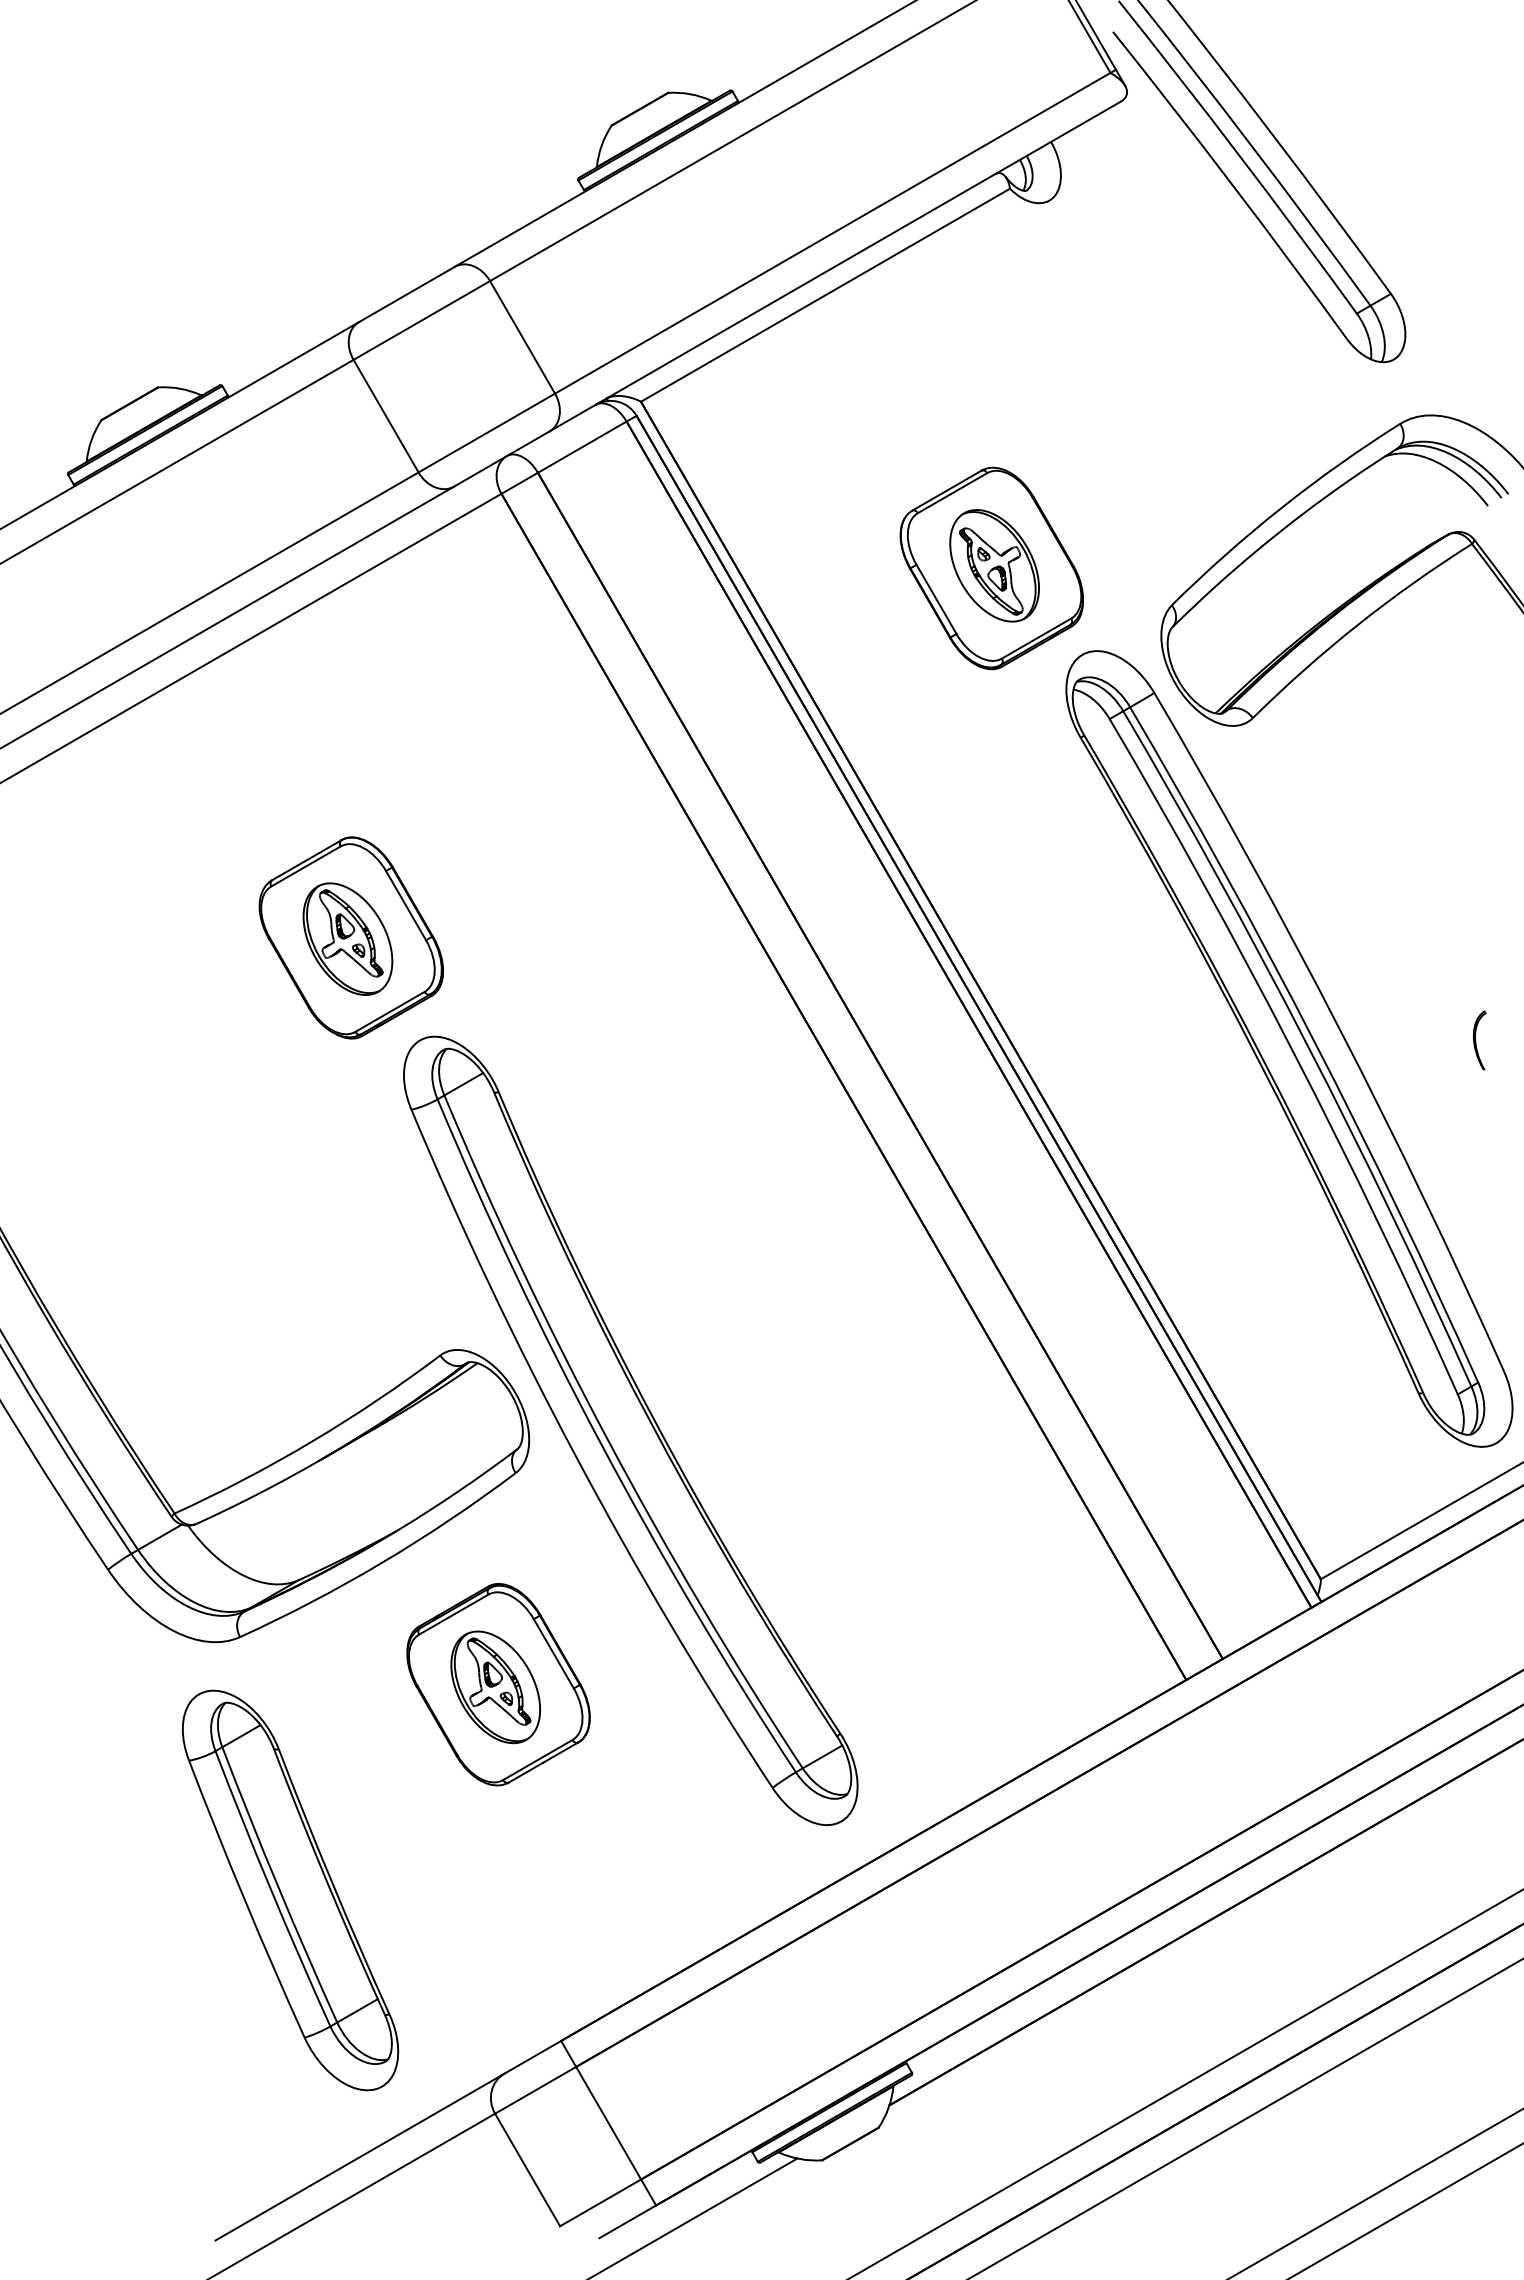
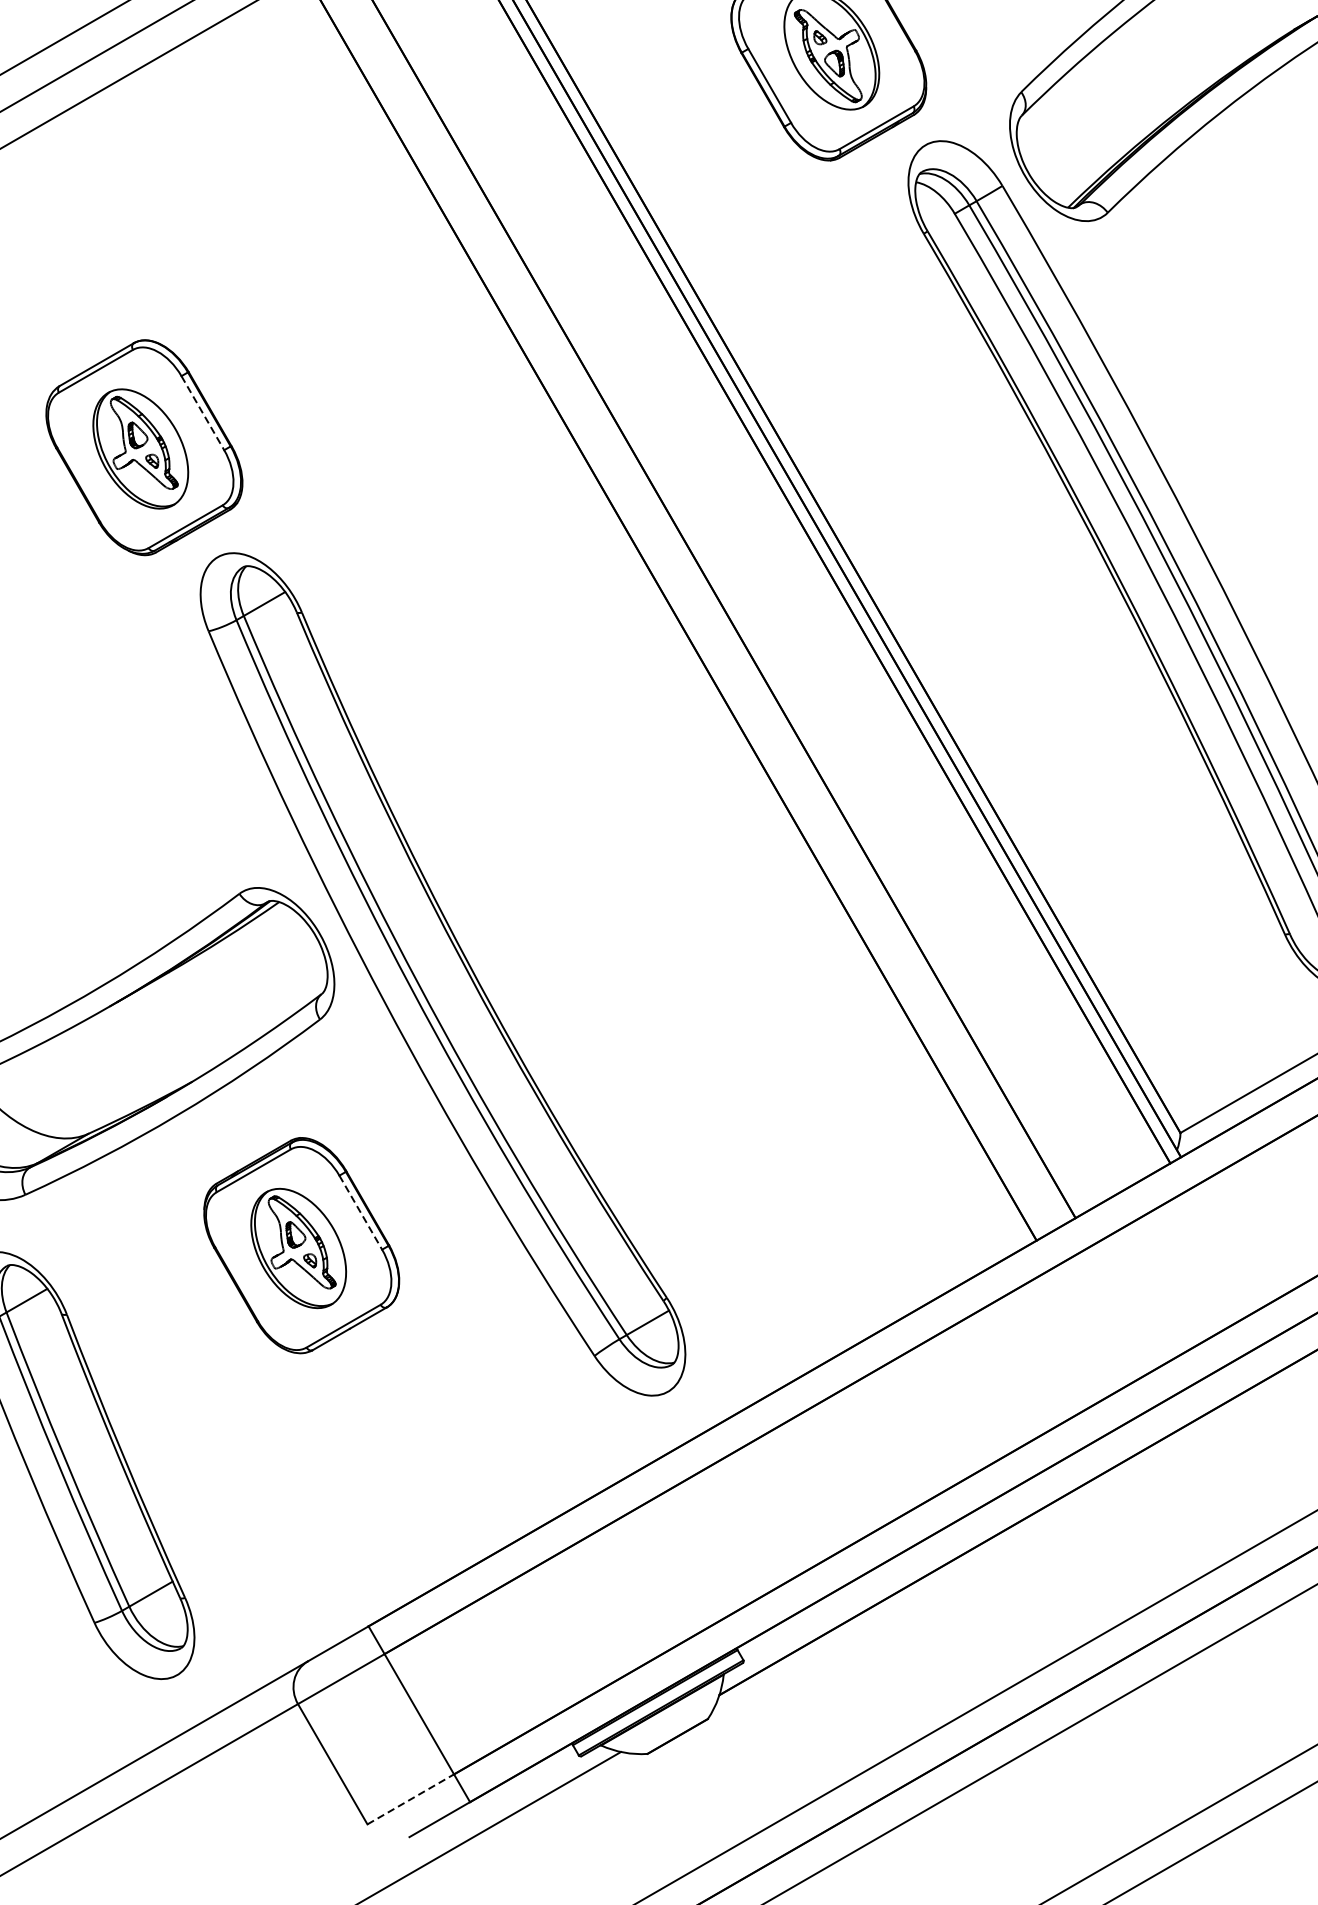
line: (406, 905) -> (203, 412), solid -> dashed
line: (553, 1653) -> (360, 1212), solid -> dashed
line: (600, 2202) -> (410, 1798), solid -> dashed

